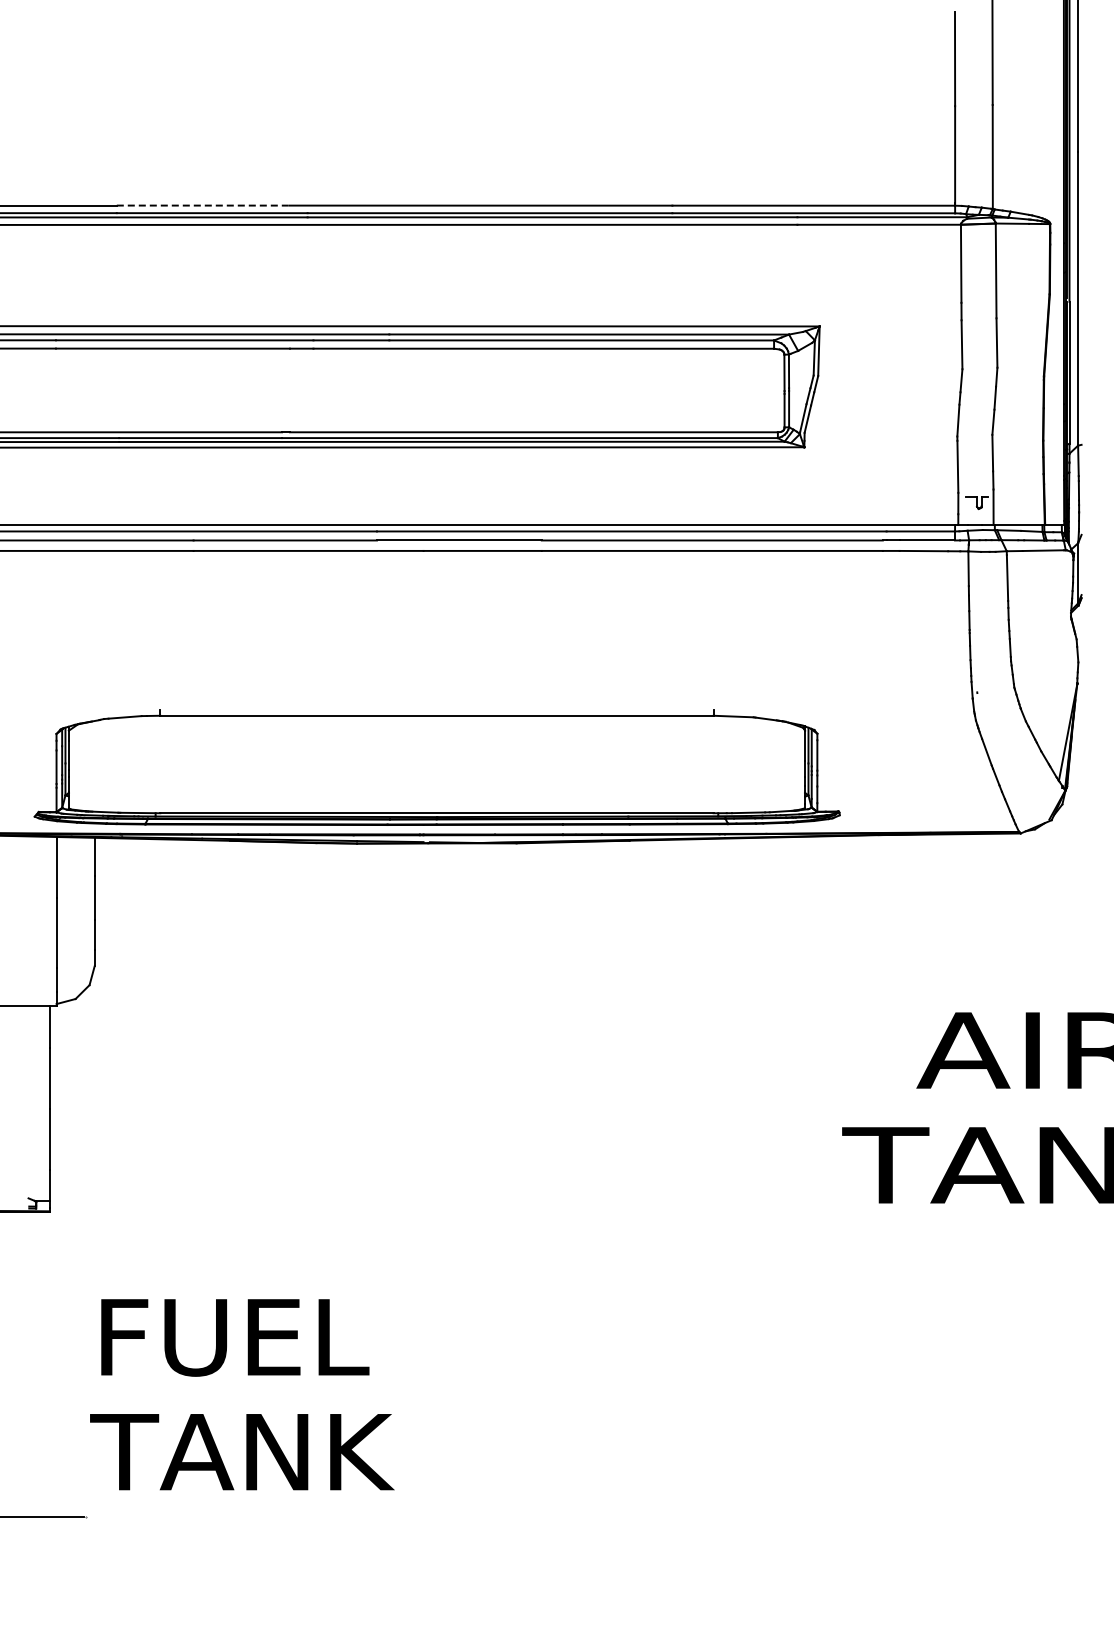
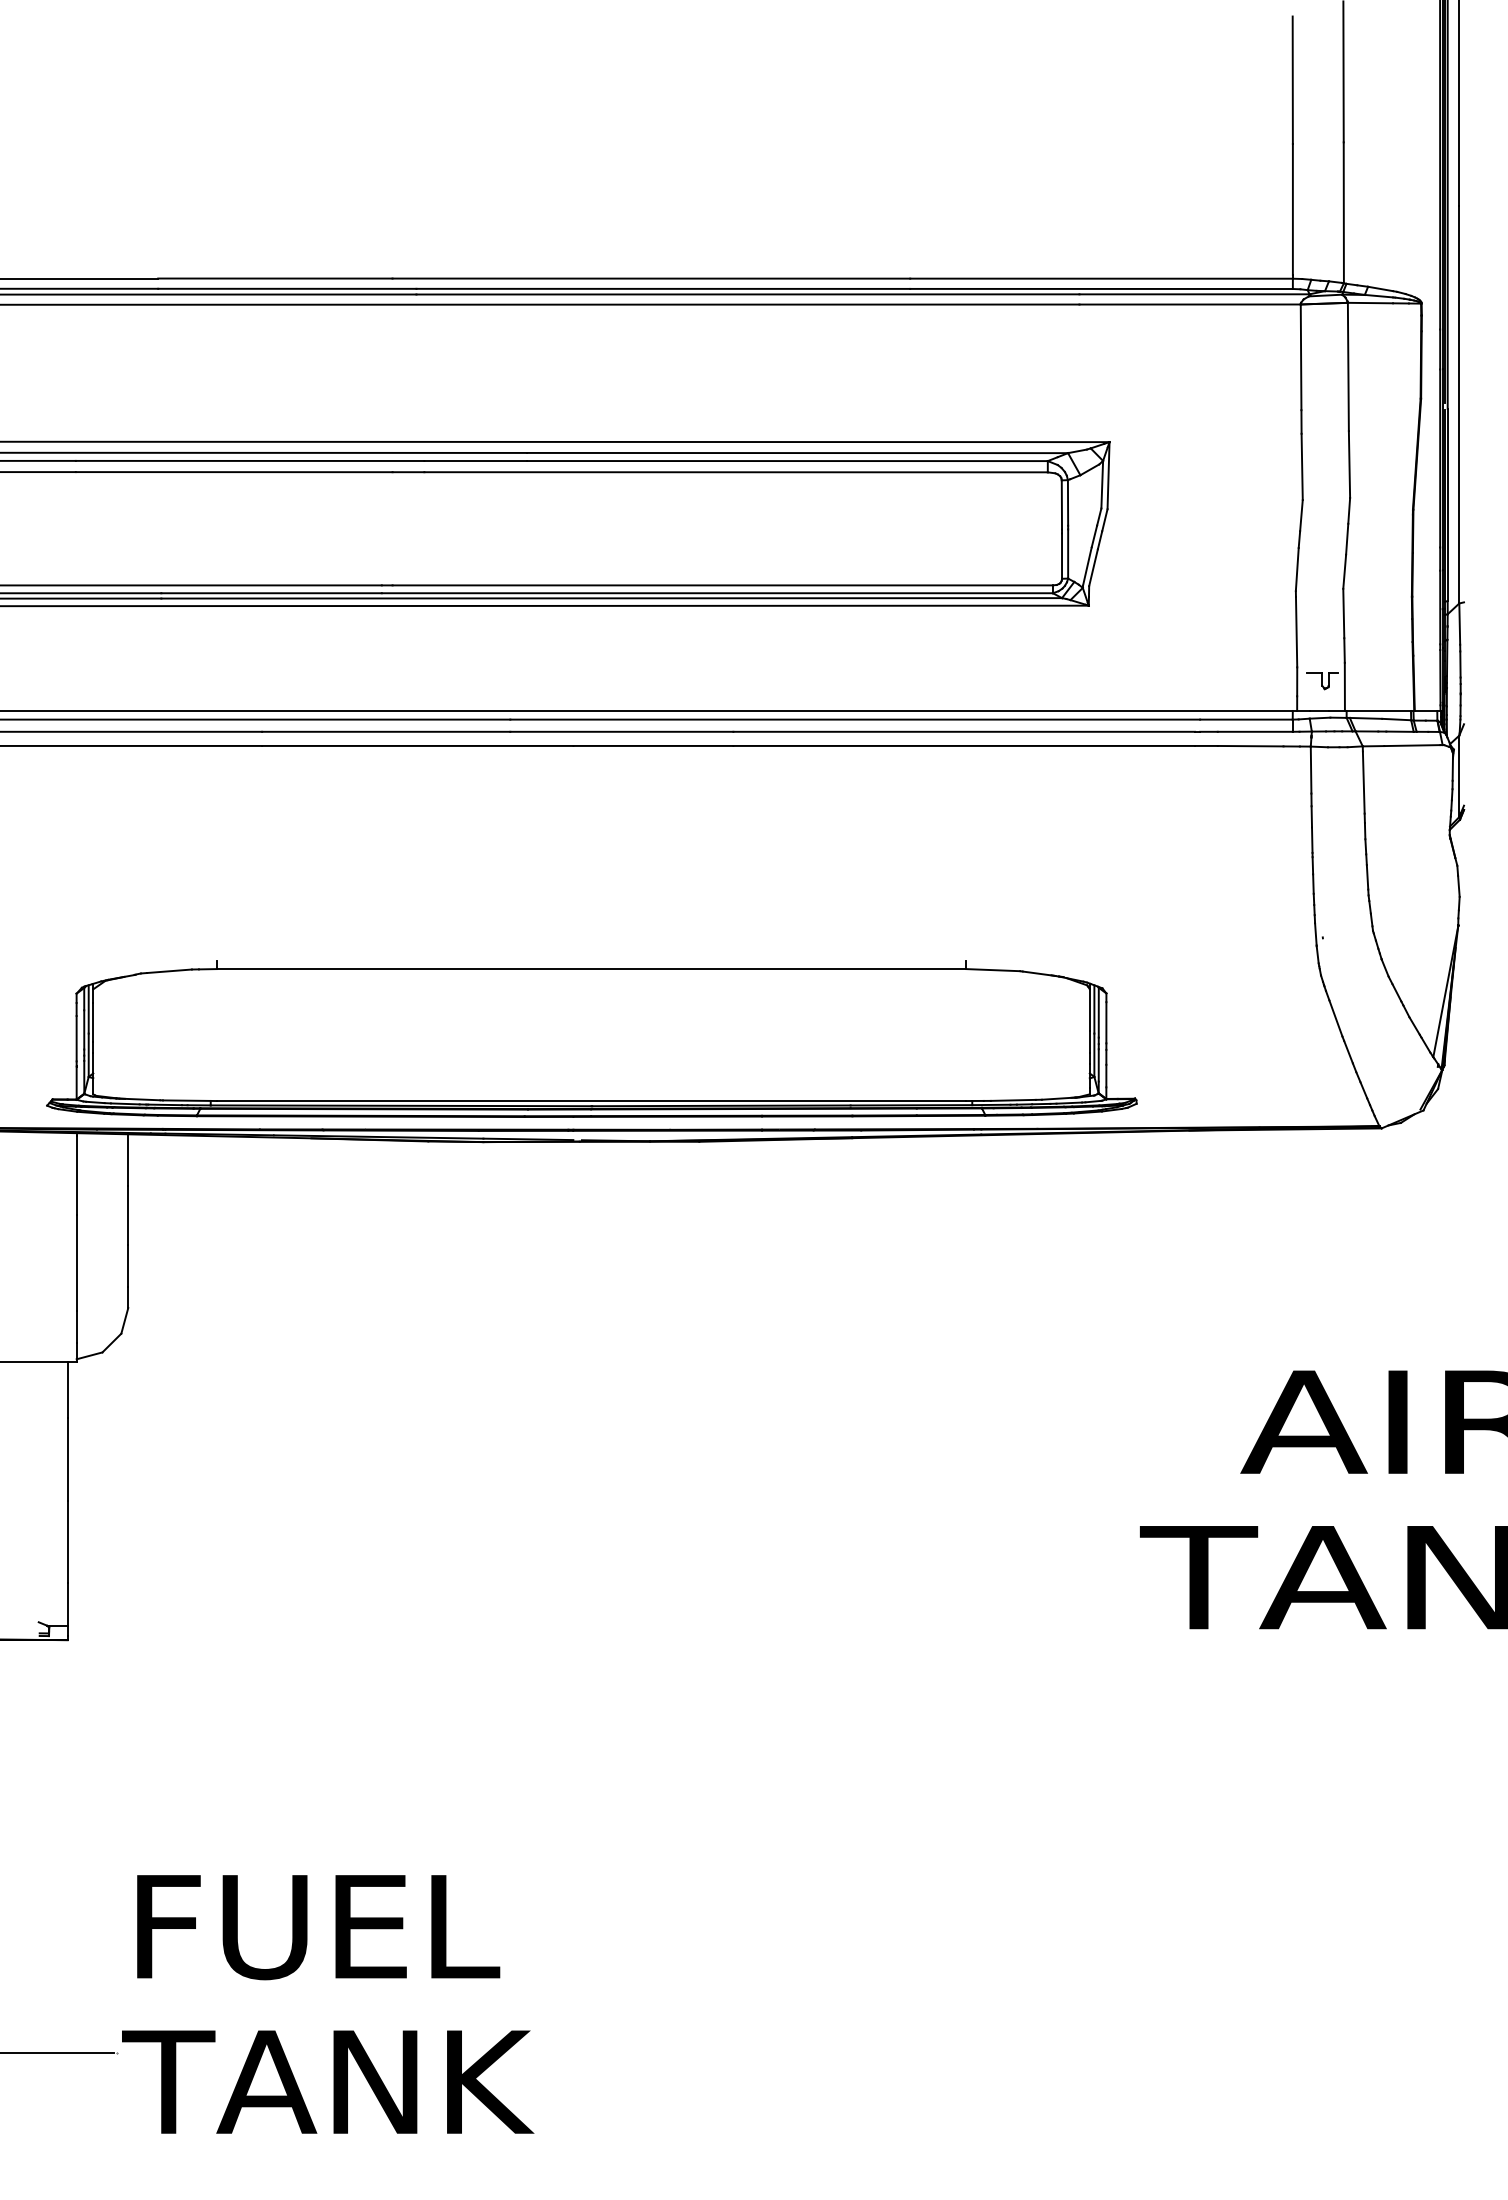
line: (203, 205) -> (275, 278), dashed -> solid
text: (242, 1394) -> (328, 2004), moved

